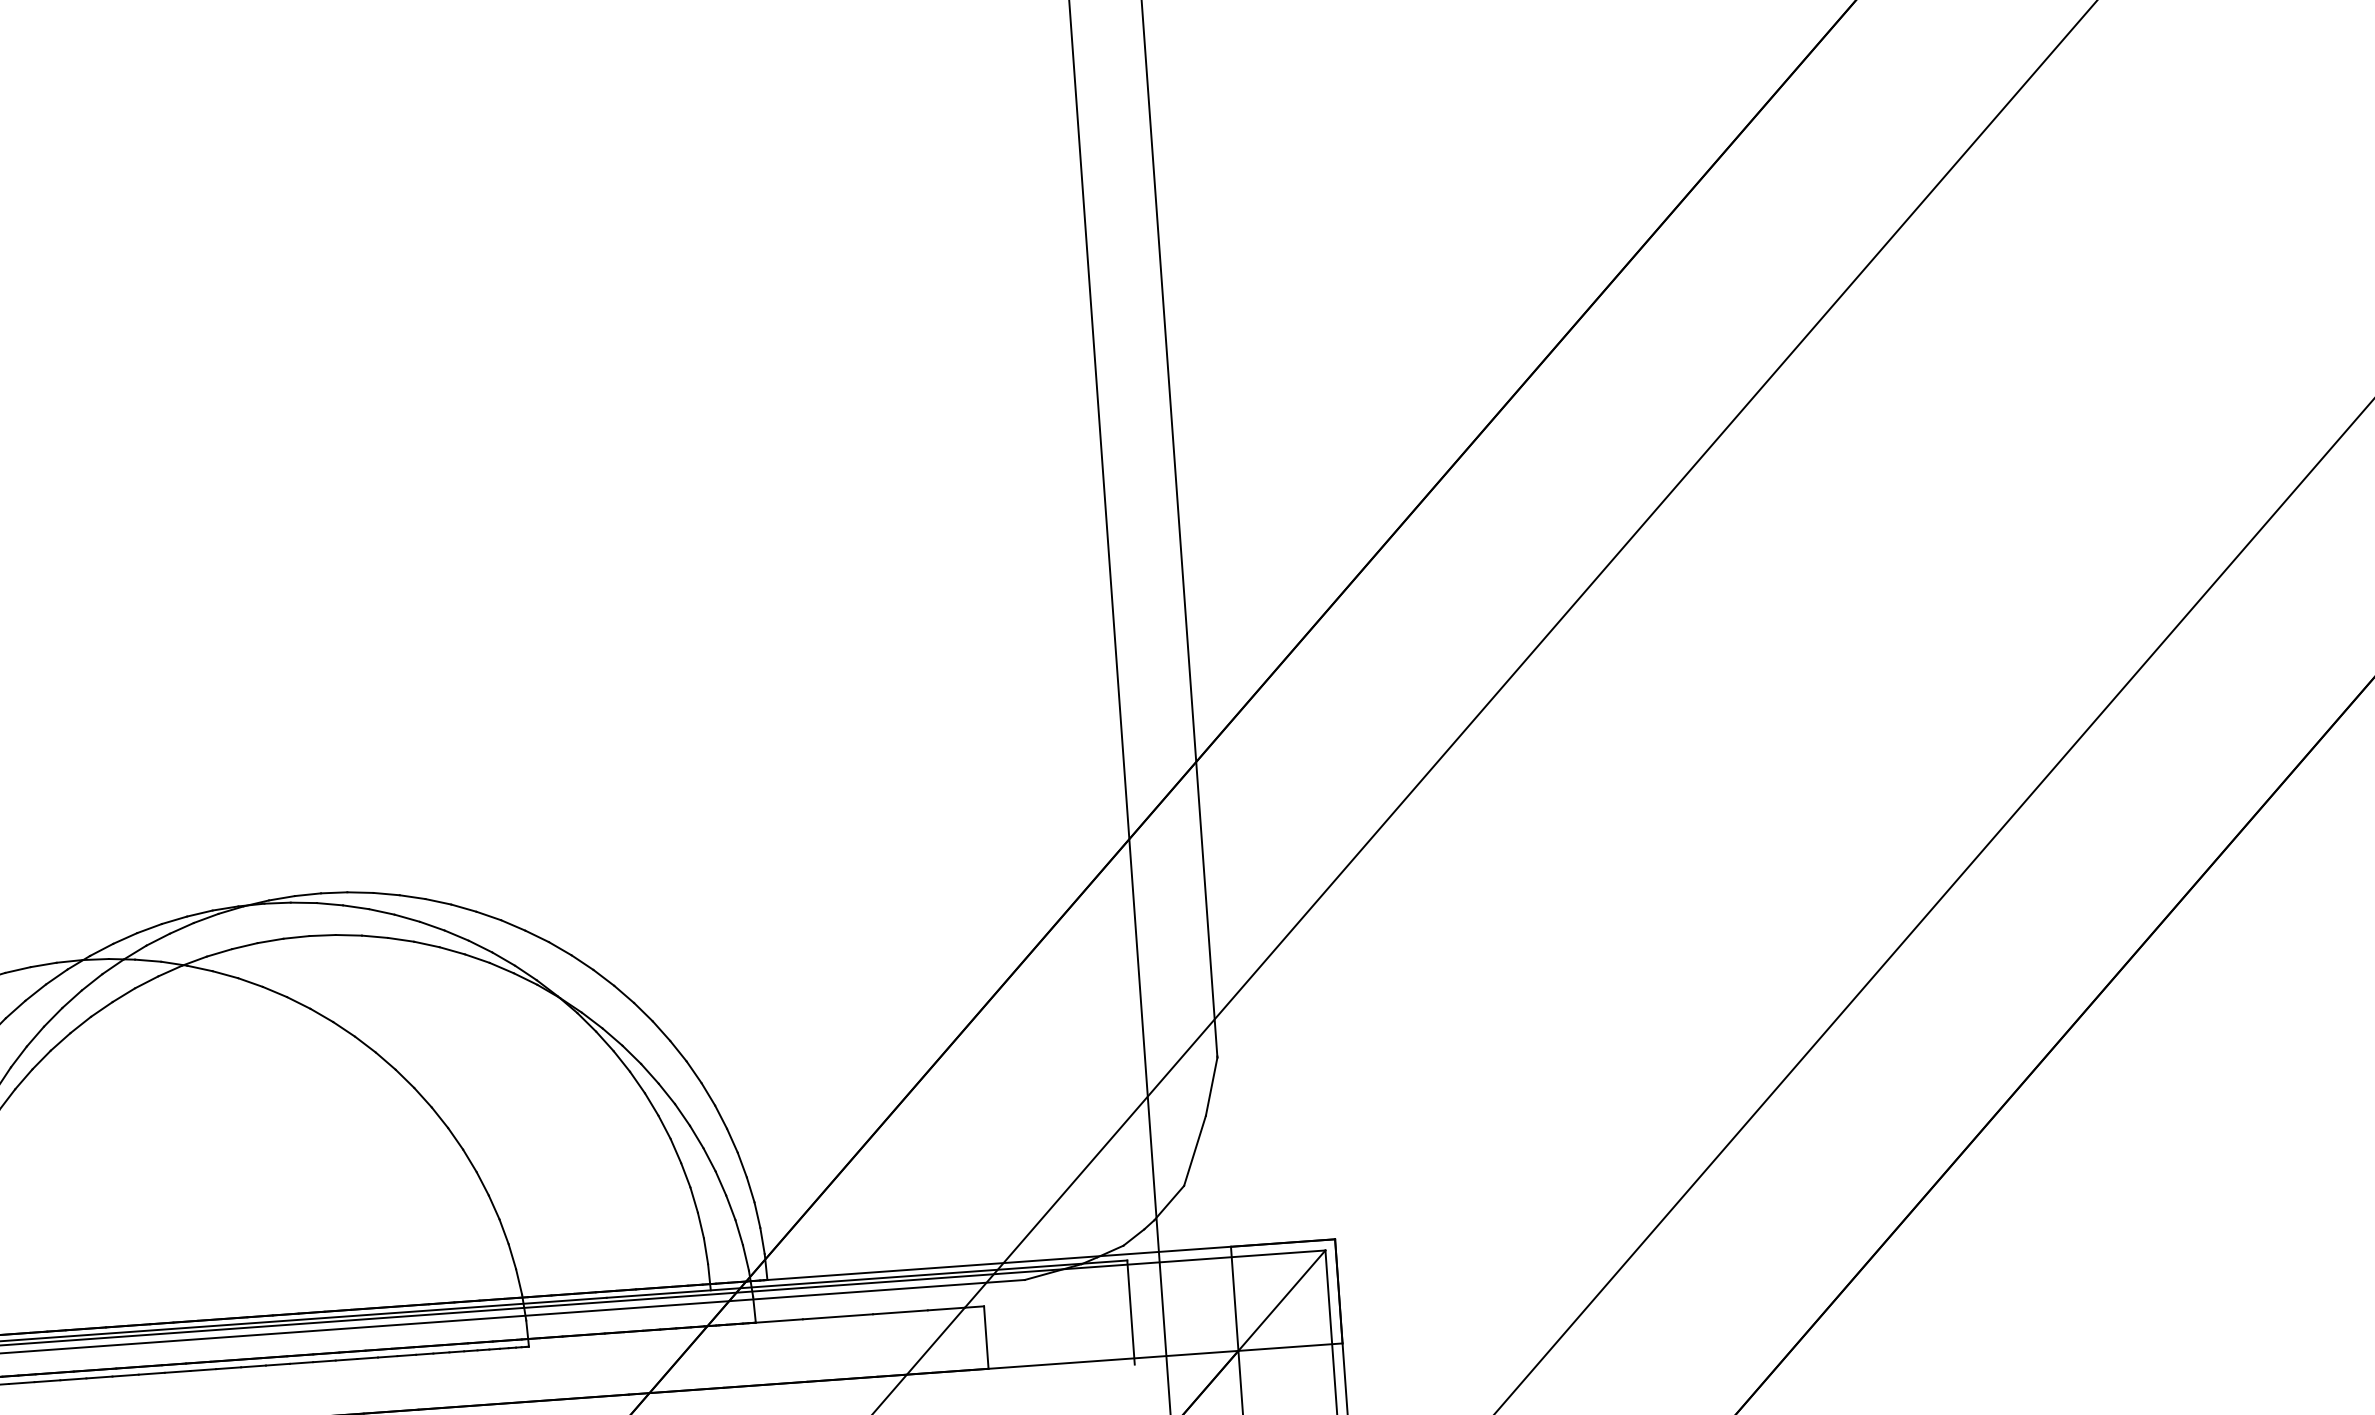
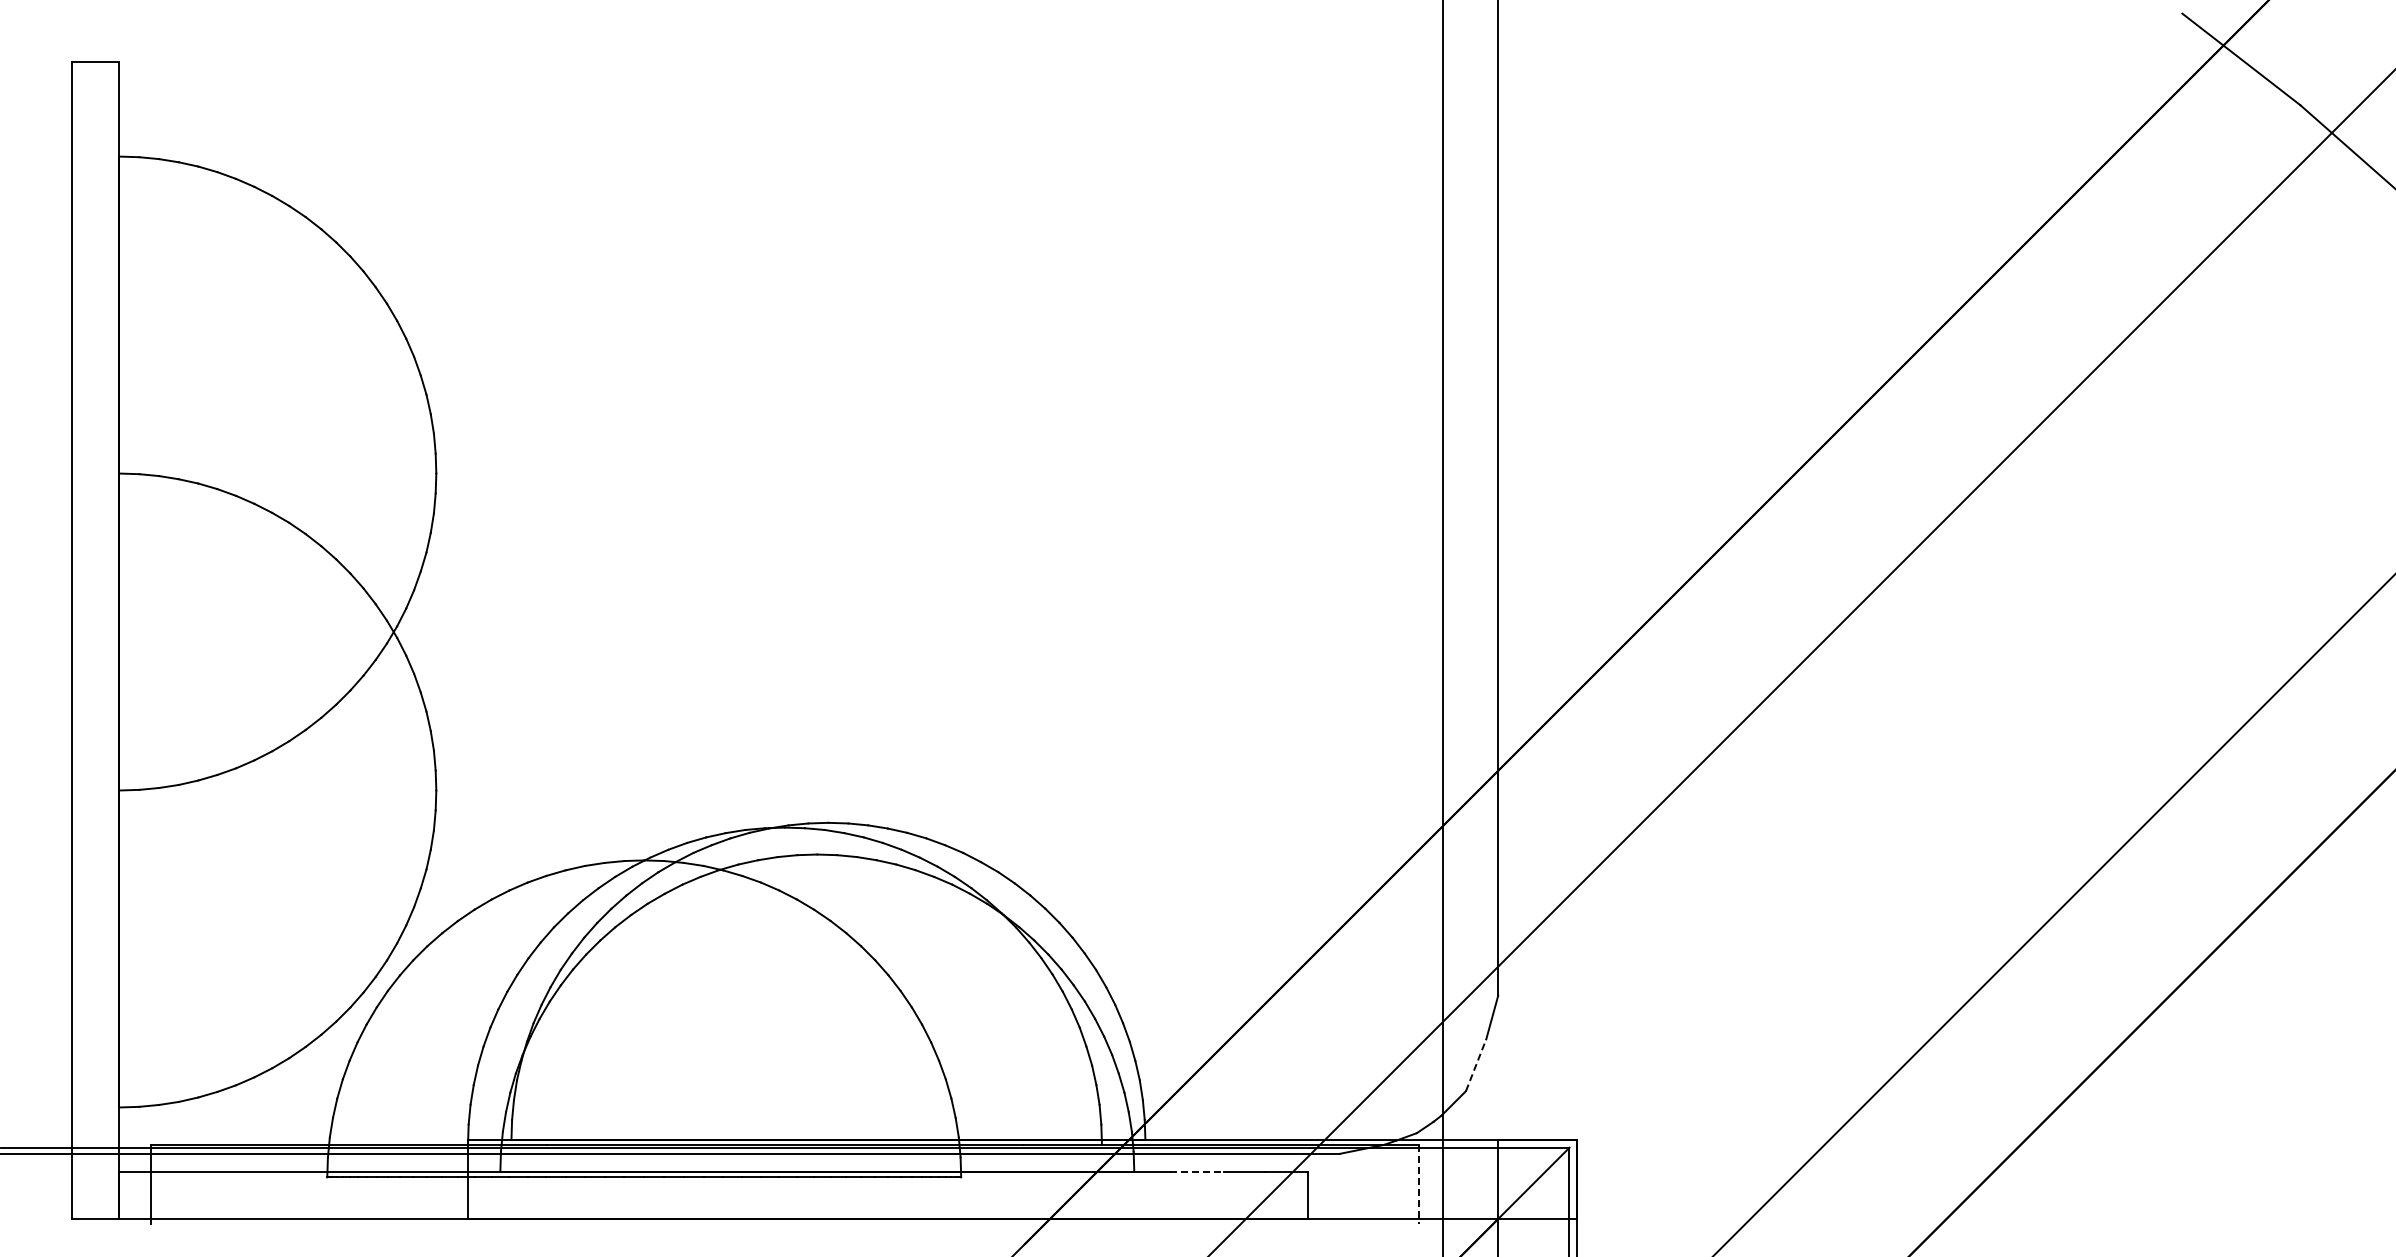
line: (1195, 1151) -> (1476, 1065), solid -> dashed
line: (1130, 1313) -> (1418, 1184), solid -> dashed
line: (837, 1316) -> (1196, 1171), solid -> dashed

